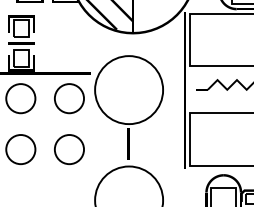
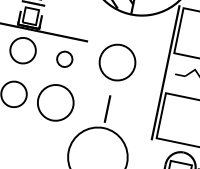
circle: (129, 90) -> (117, 63), size x0.6
circle: (69, 98) -> (64, 59), size x0.6
circle: (69, 149) -> (55, 102), size x1.4

